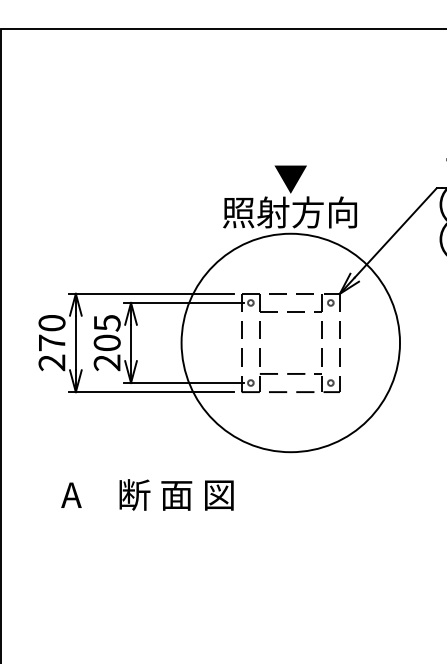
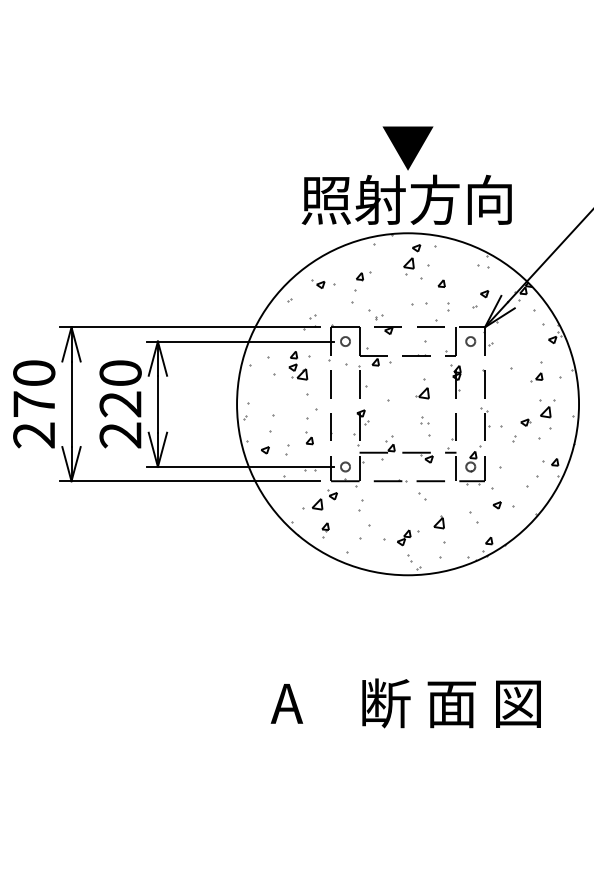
text: (106, 333) -> (119, 389), 205 -> 220
hatch: (291, 340) -> (409, 400), added
text: (147, 494) -> (406, 702), moved

